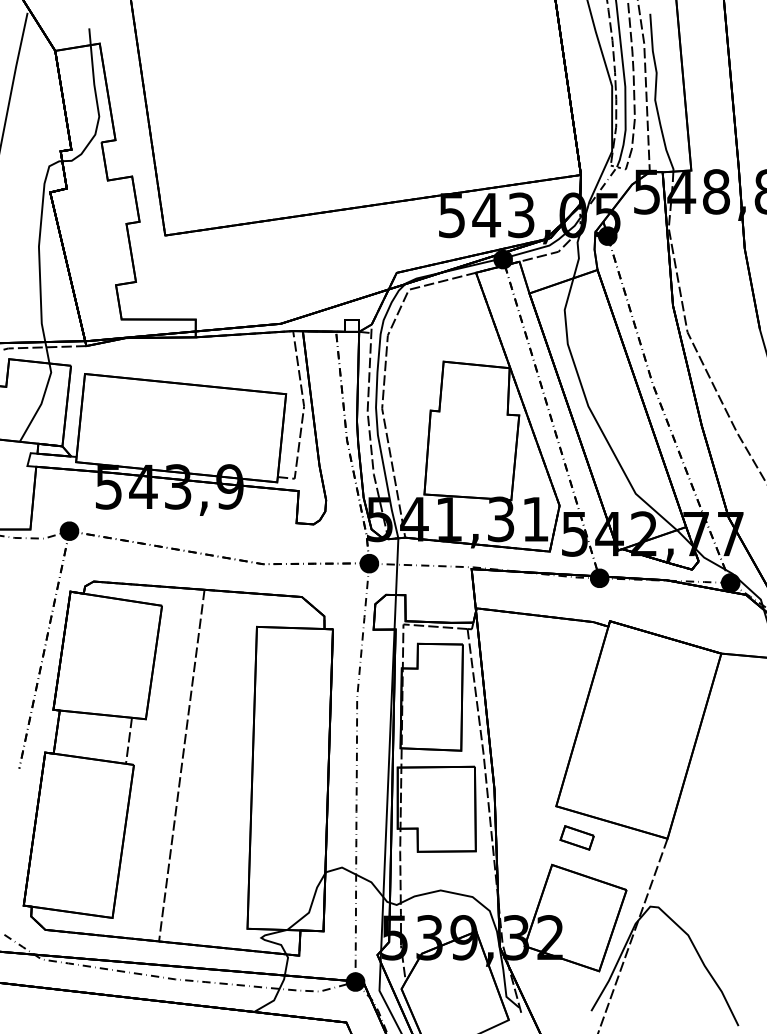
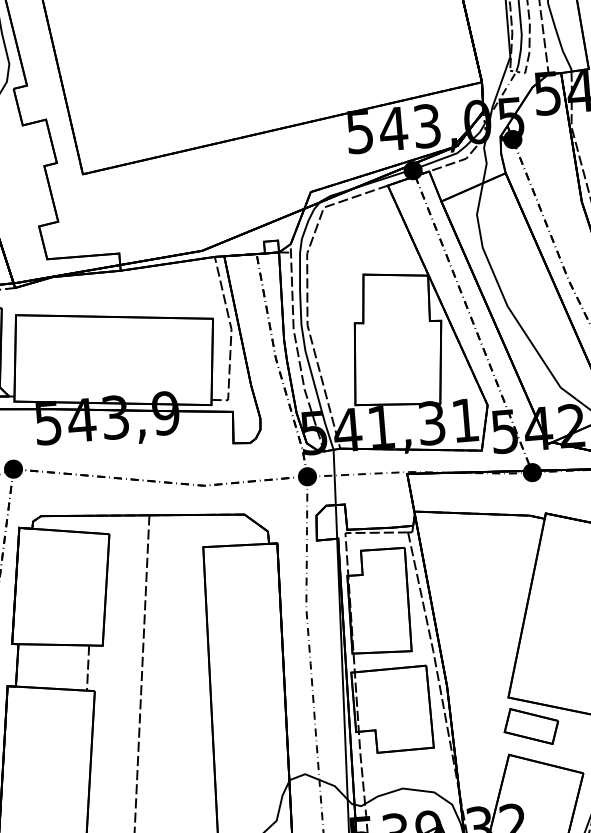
part: (576, 837) -> (530, 726), size x1.67

